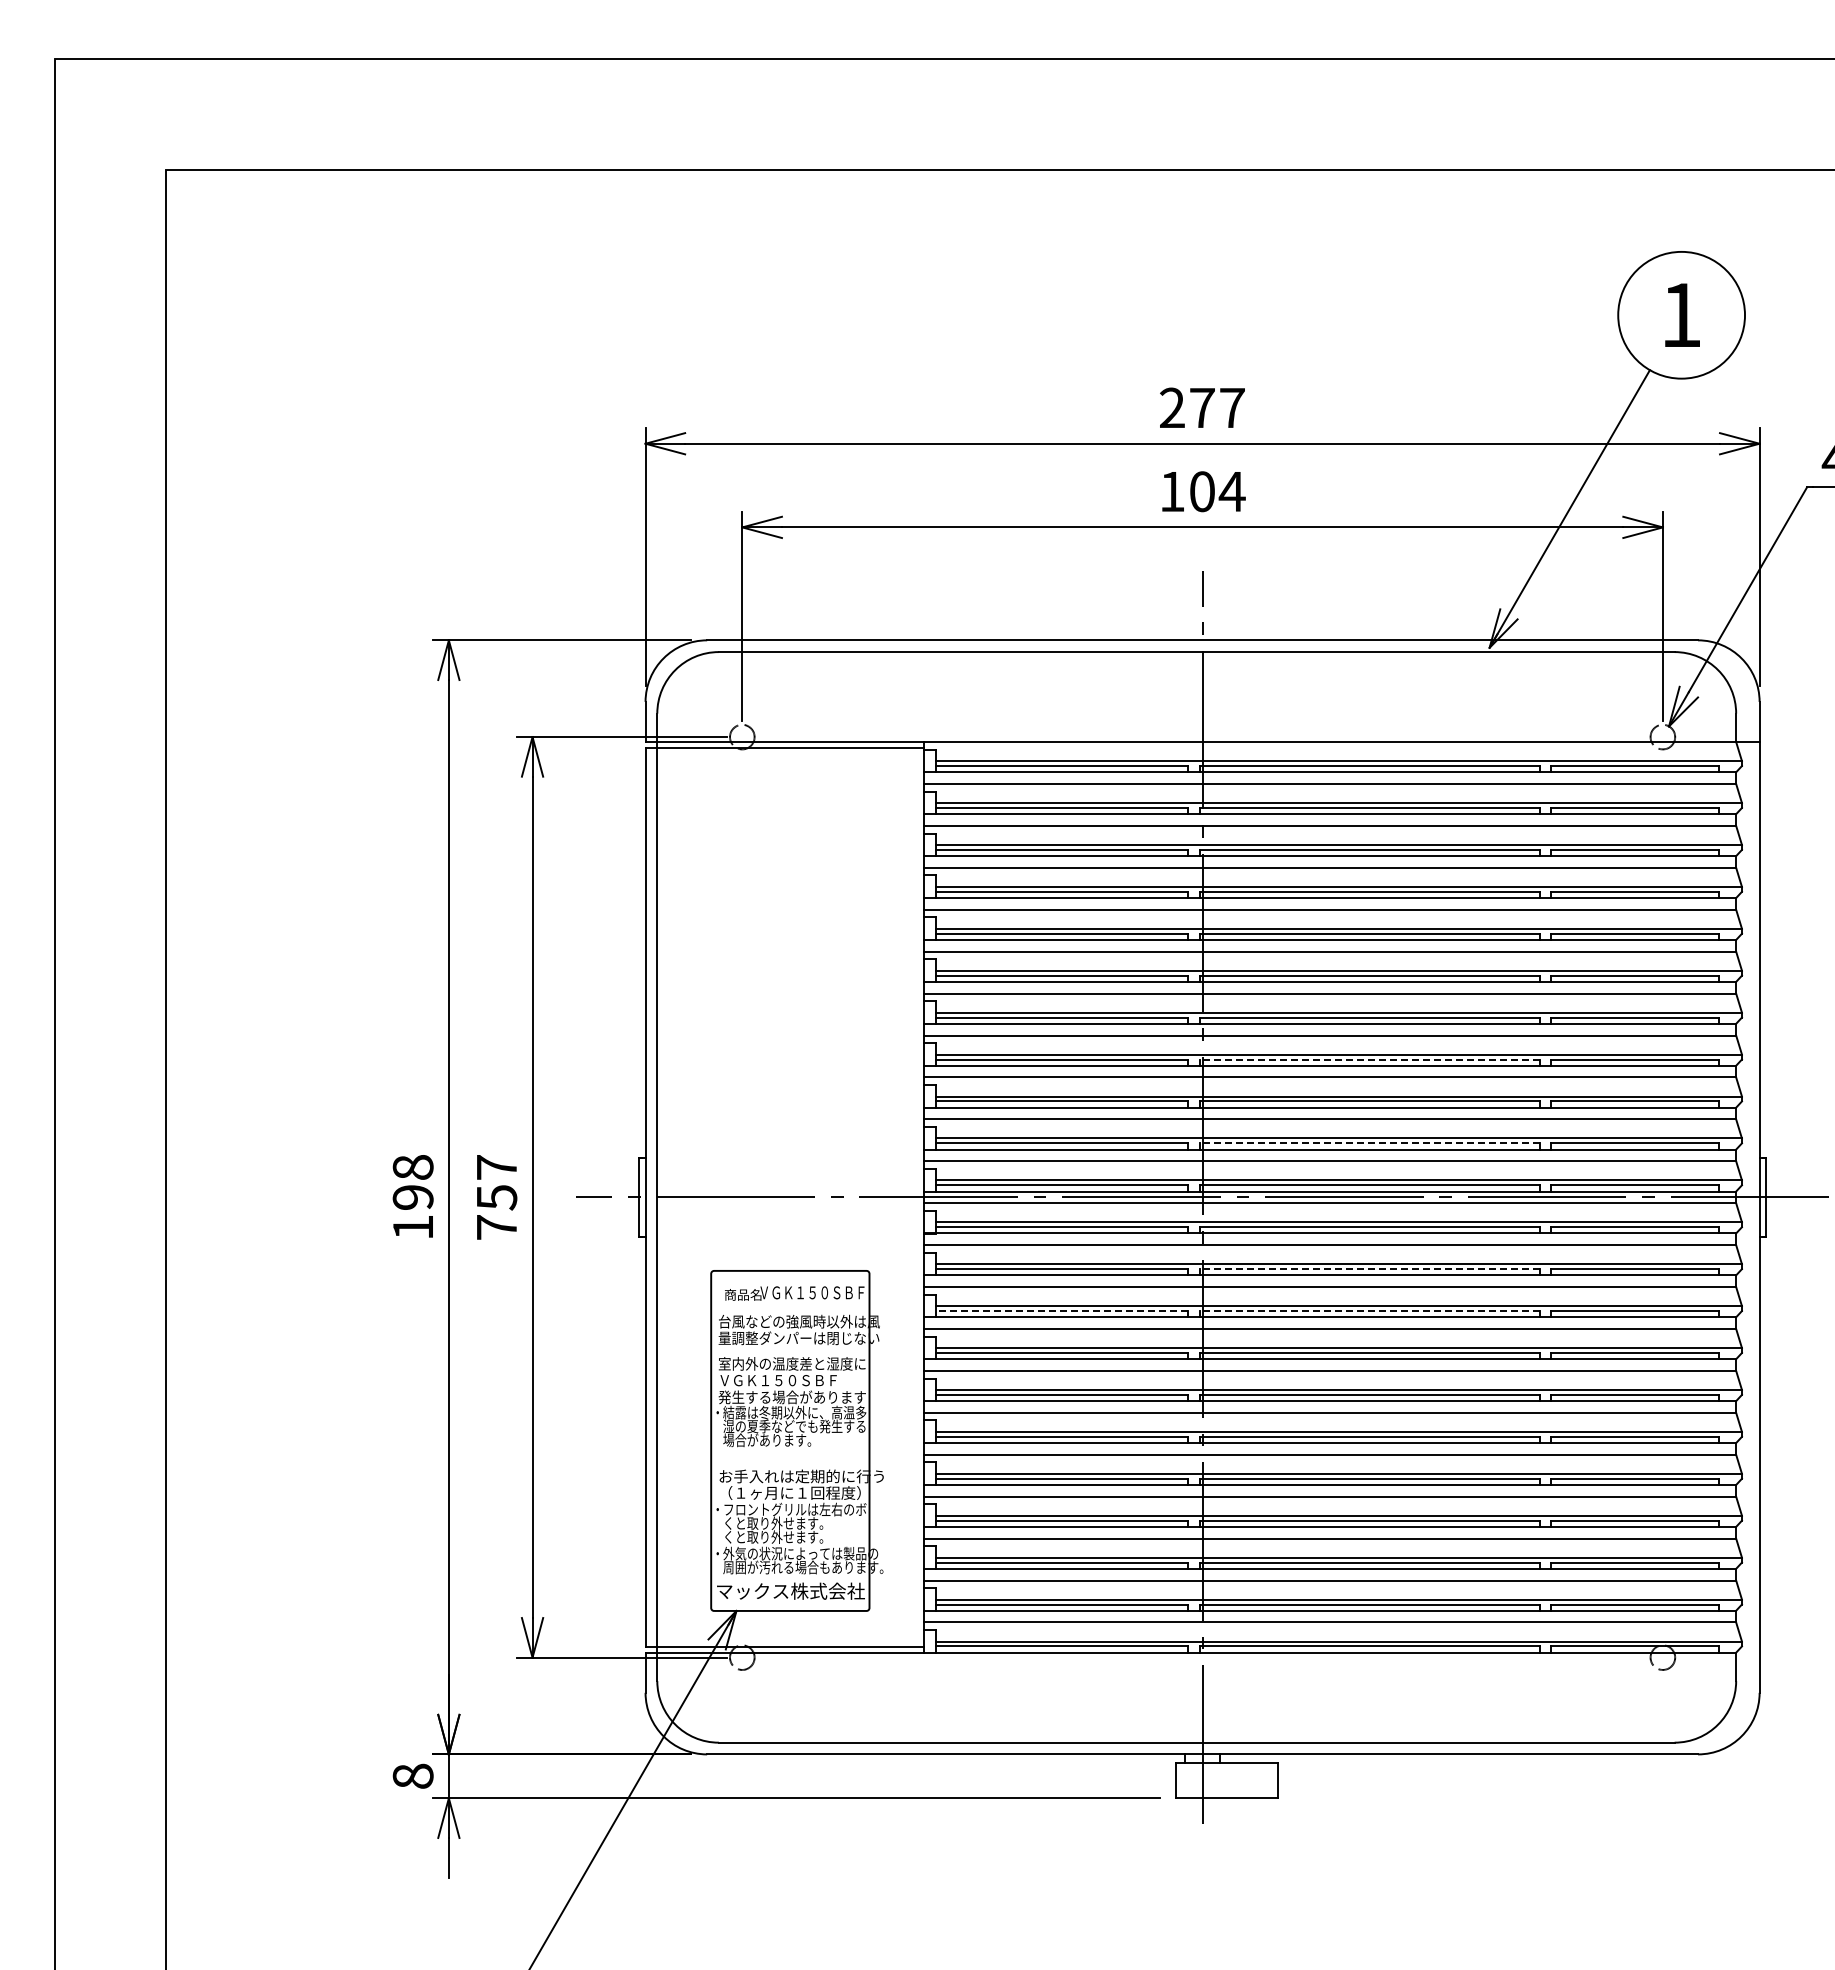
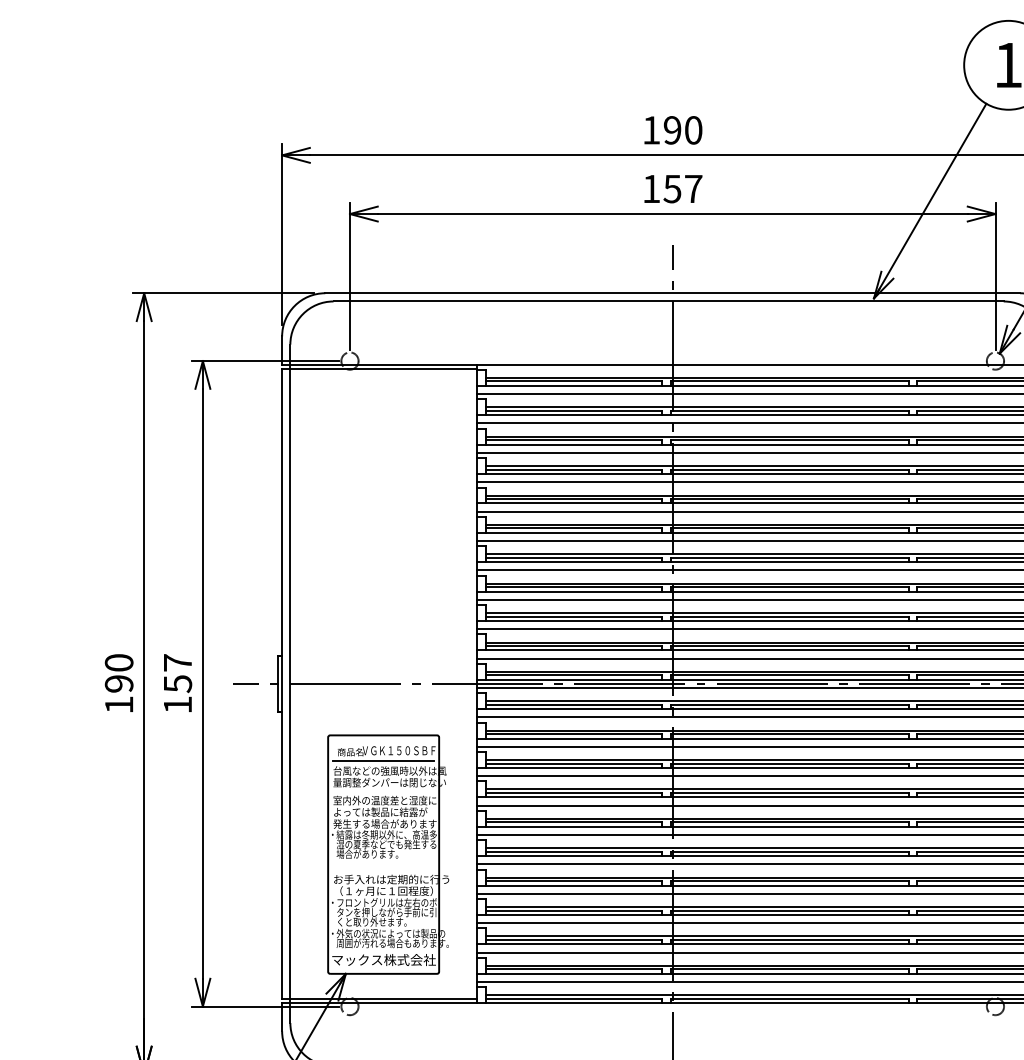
text: (1202, 407) -> (672, 129), 277 -> 190
text: (1217, 491) -> (683, 188), 104 -> 157
line: (1369, 1059) -> (789, 587), dashed -> solid
line: (1369, 1143) -> (789, 646), dashed -> solid
text: (412, 1167) -> (118, 662), 198 -> 190
text: (496, 1227) -> (177, 704), 757 -> 157
line: (1369, 1269) -> (789, 734), dashed -> solid
line: (790, 1307) -> (383, 761), added
line: (1061, 1311) -> (573, 763), dashed -> solid
line: (1369, 1311) -> (789, 763), dashed -> solid
text: (785, 1380) -> (380, 812), ＶＧＫ１５０ＳＢＦ -> よっては製品に結露が
text: (794, 1523) -> (386, 912), くと取り外せます。 -> タンを押しながら手前に引

